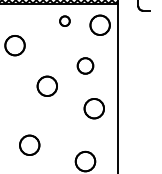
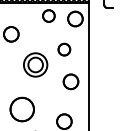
circle: (64, 20) -> (48, 15), size x1.6
circle: (47, 86) -> (35, 65), size x1.6
circle: (29, 144) -> (22, 108), size x1.6

